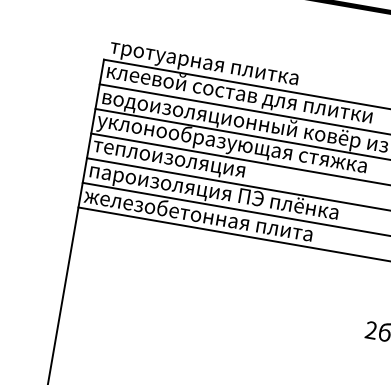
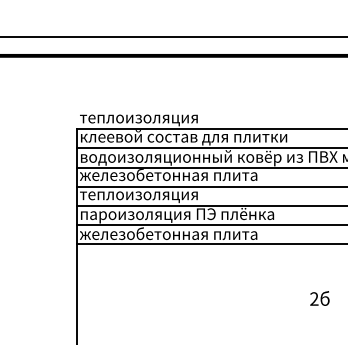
text: (209, 66) -> (157, 120), тротуарная плитка -> теплоизоляция
text: (231, 144) -> (184, 176), уклонообразующая стяжка -> железобетонная плита

